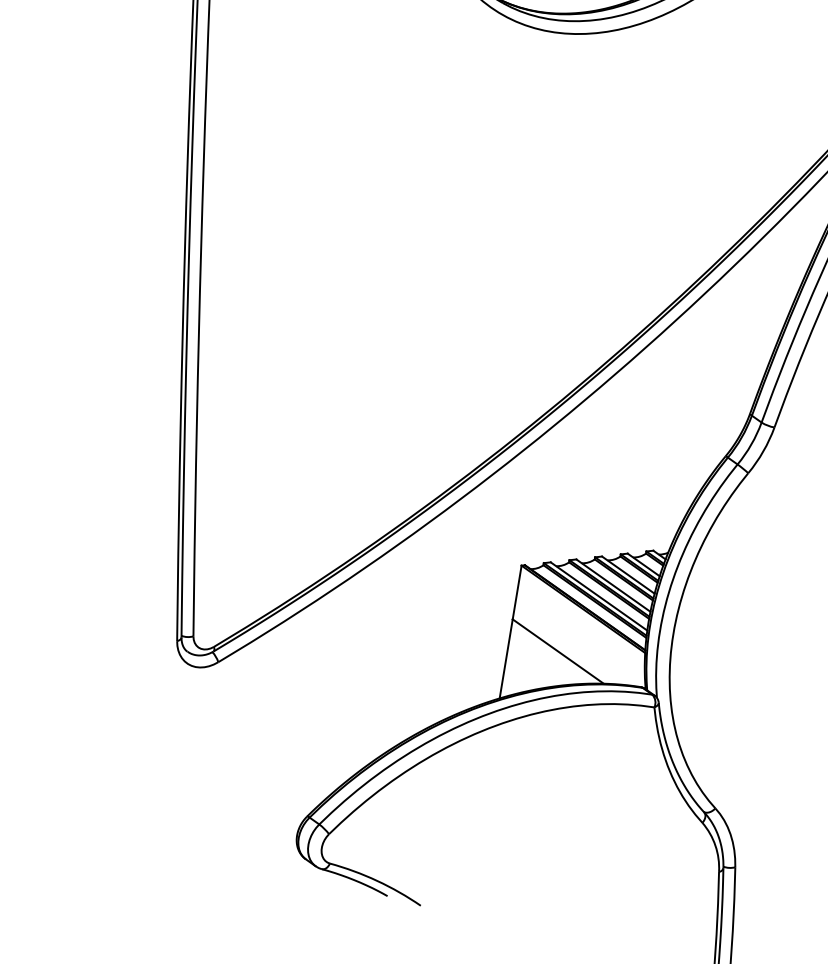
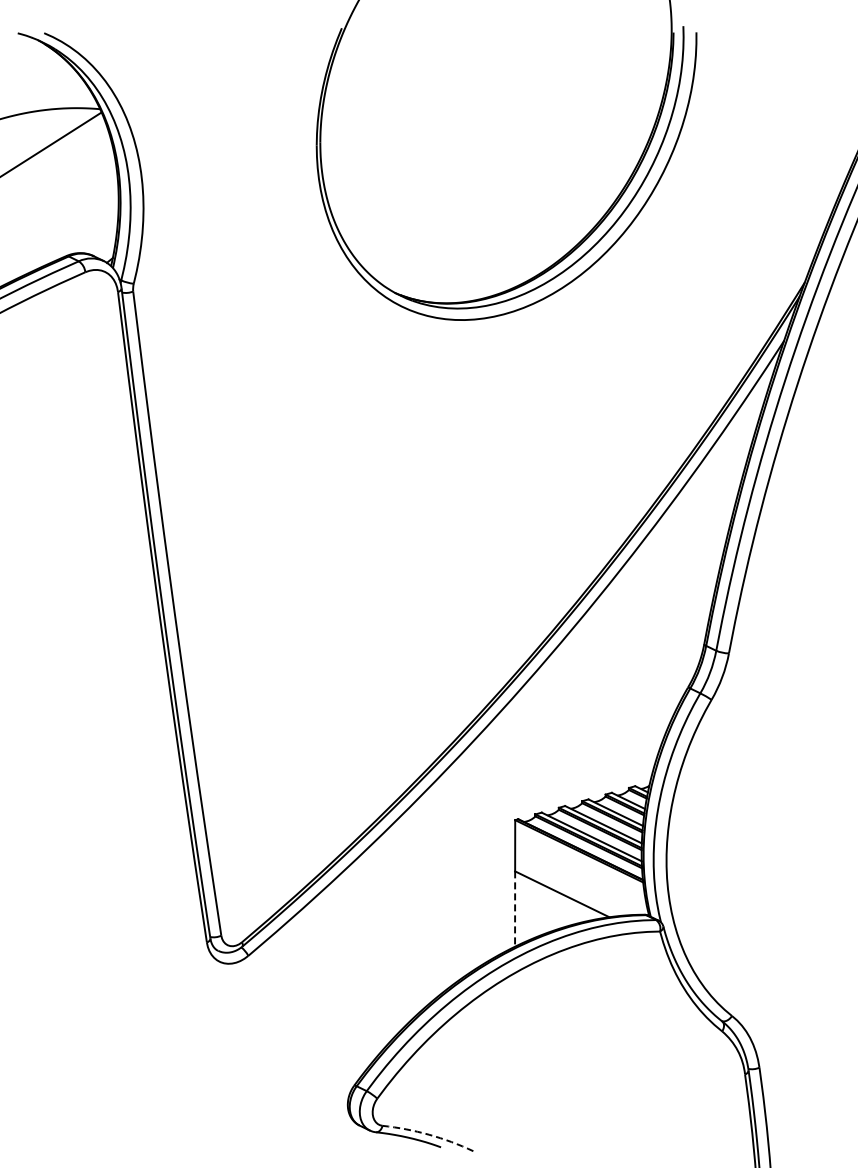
line: (506, 659) -> (515, 909), solid -> dashed
arc: (377, 880) -> (429, 1134), solid -> dashed

